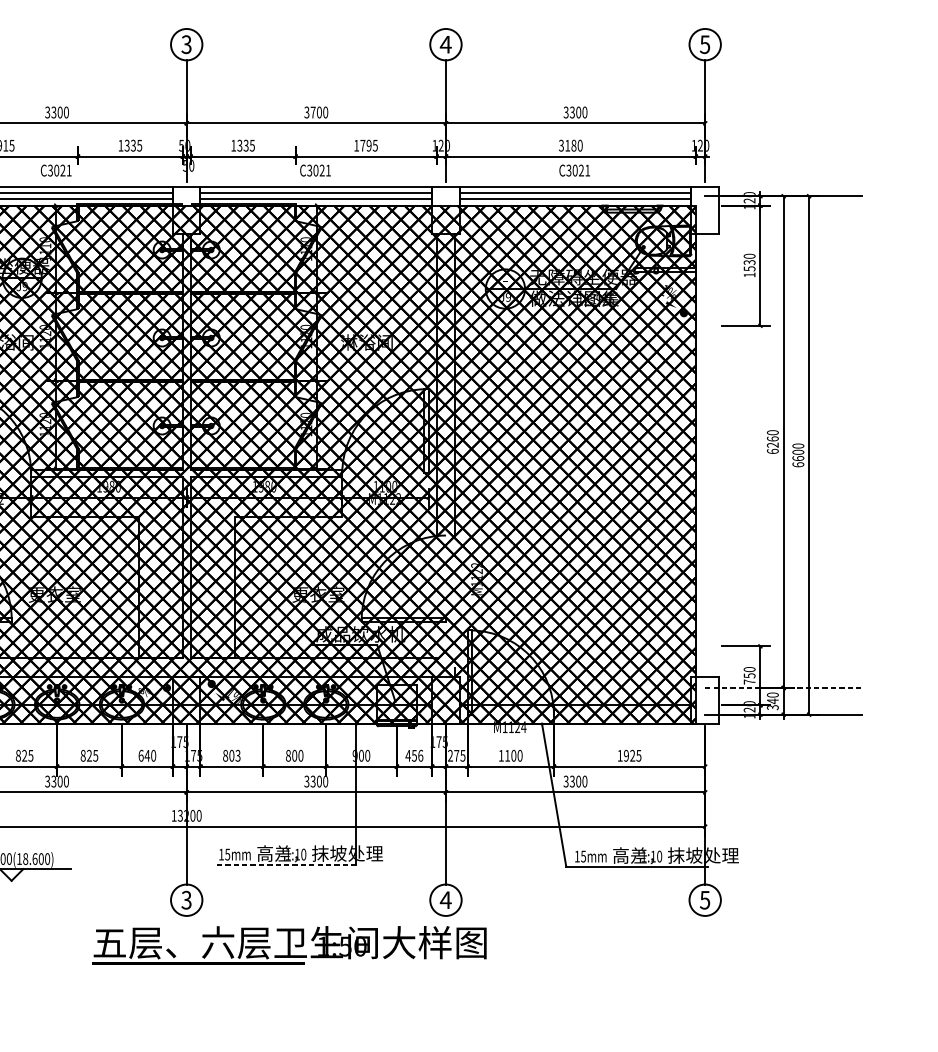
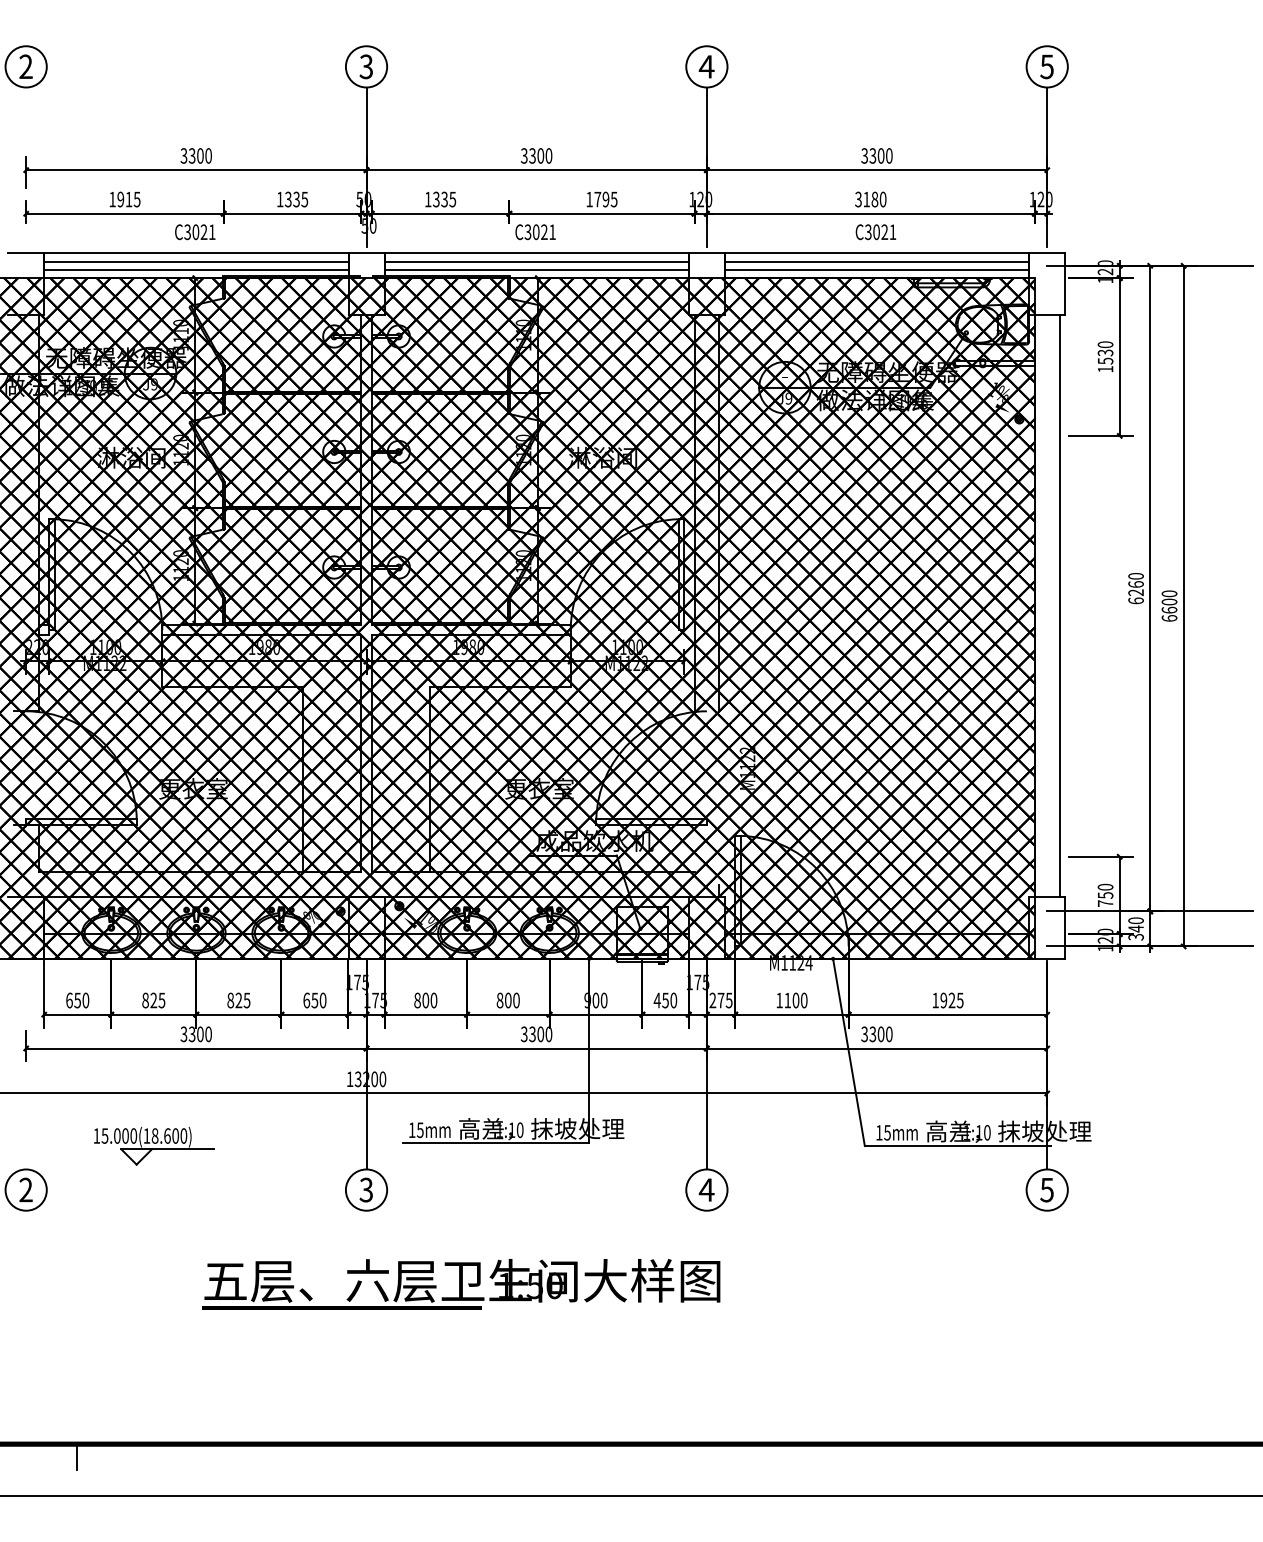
text: (313, 112) -> (532, 155), 3700 -> 3300
line: (714, 454) -> (1059, 605), added
line: (783, 688) -> (1150, 911), dashed -> solid
text: (147, 755) -> (314, 1000), 640 -> 650
text: (237, 755) -> (433, 1000), 803 -> 800
text: (420, 755) -> (673, 999), 456 -> 450
line: (284, 864) -> (495, 1143), dashed -> solid
text: (289, 945) -> (461, 1284), moved

